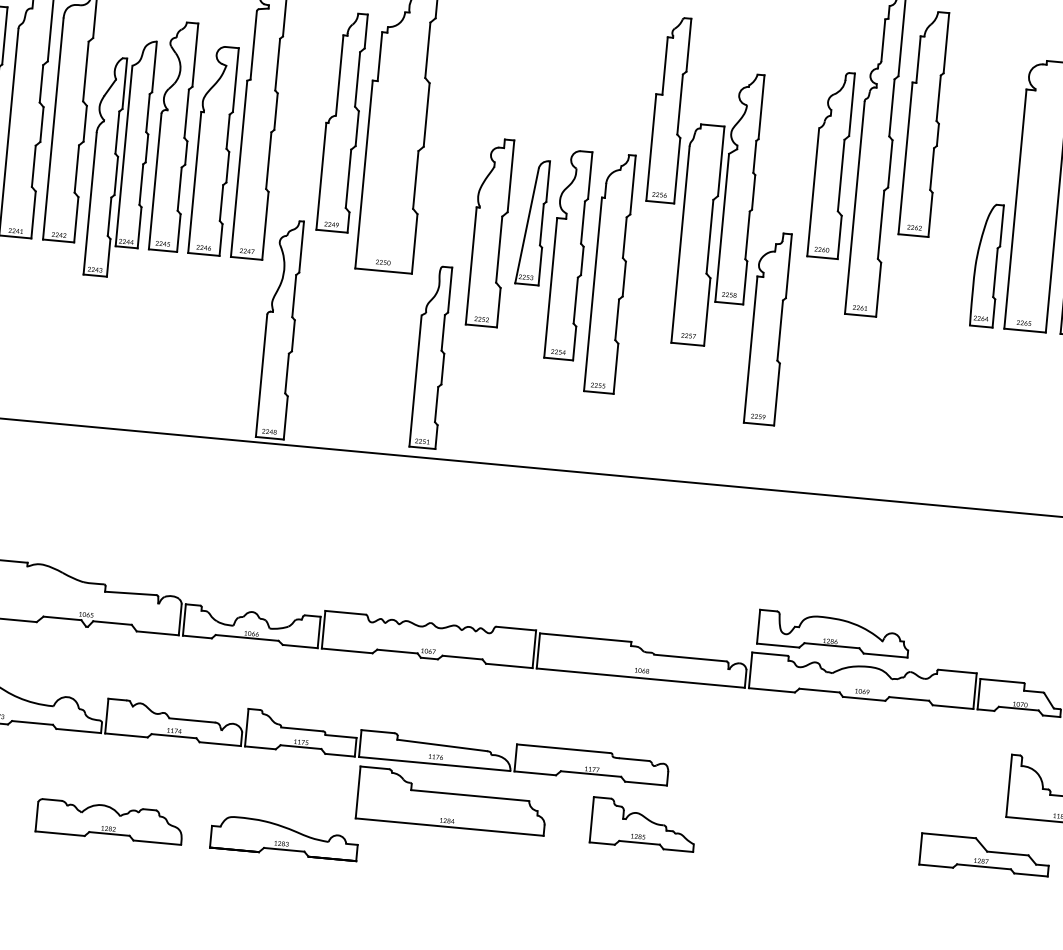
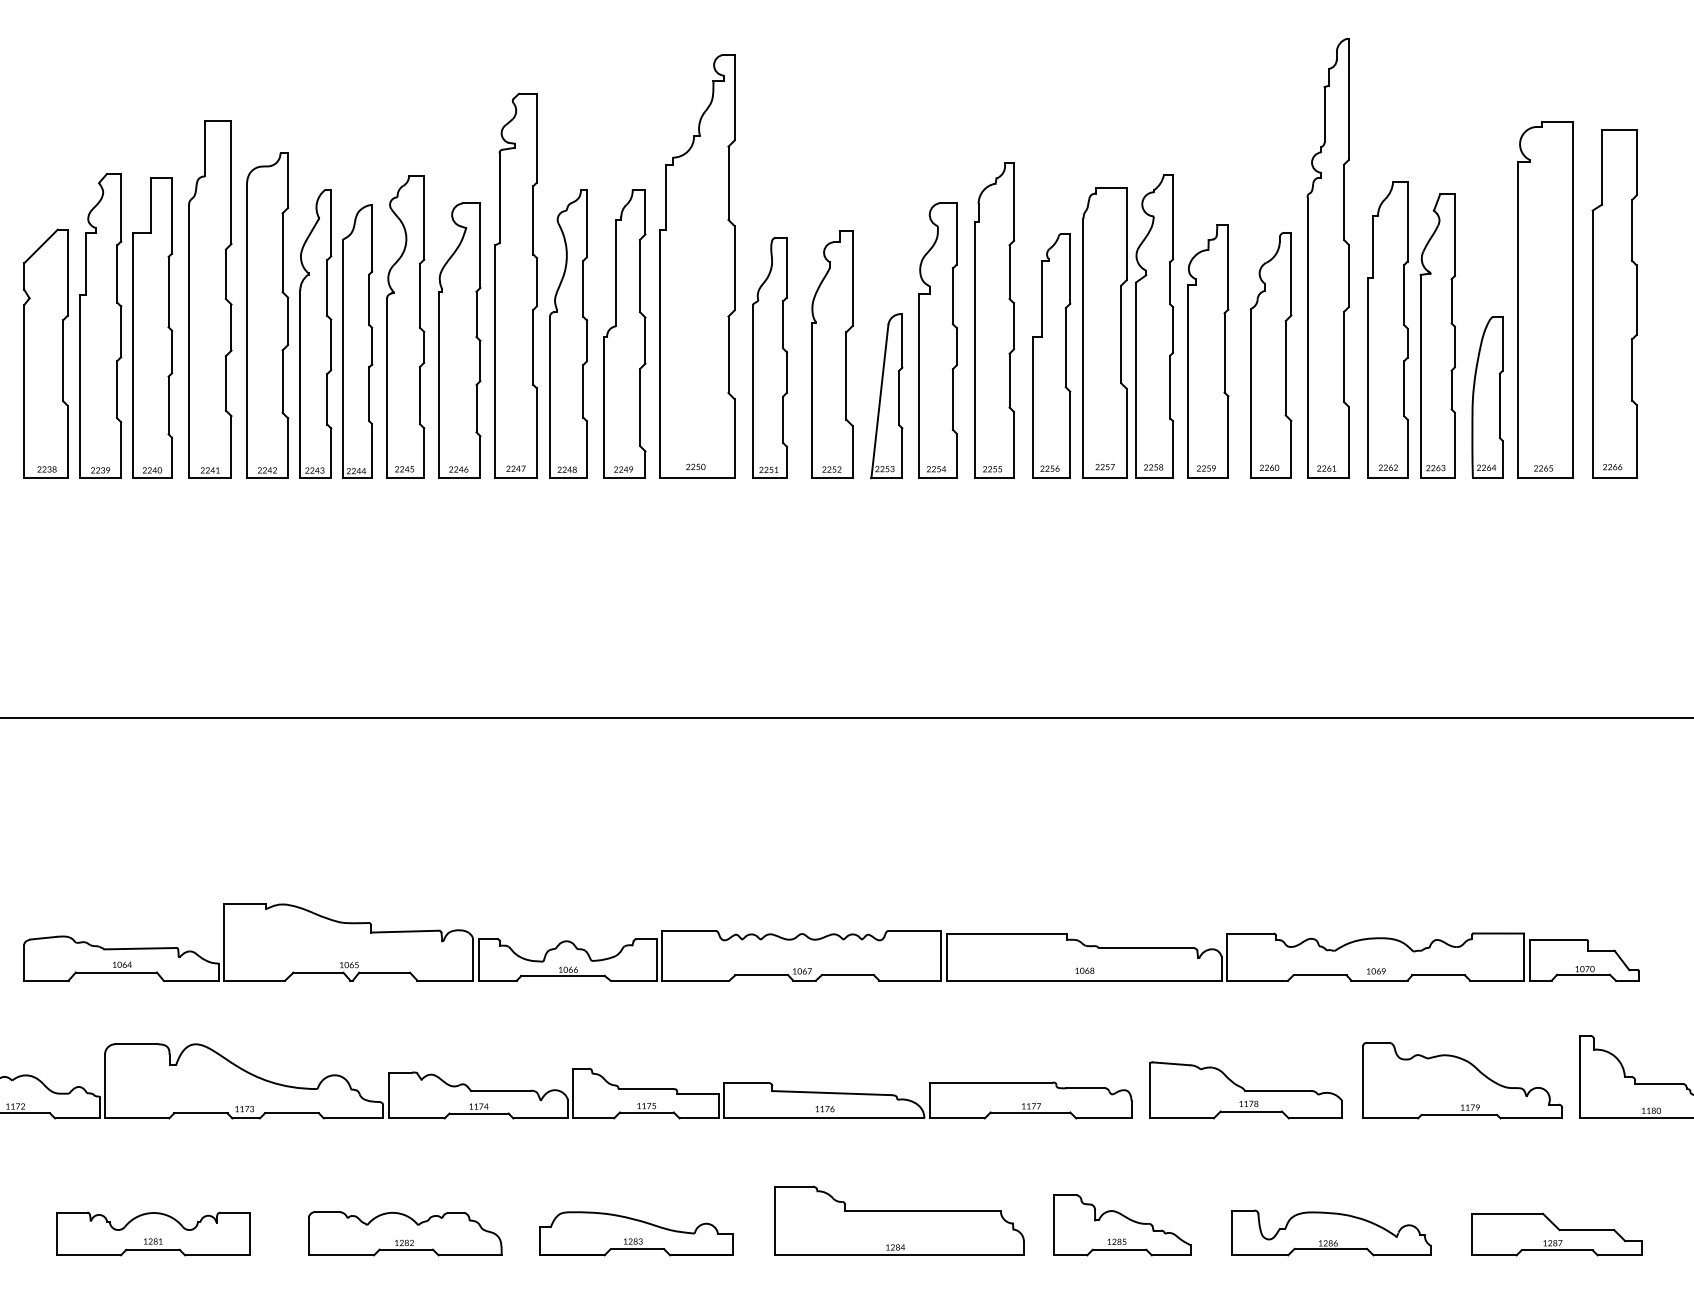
part: (668, 109) -> (1051, 355), moved
part: (341, 121) -> (624, 333), moved
part: (923, 123) -> (1387, 329), moved
part: (831, 164) -> (1271, 355), moved
part: (105, 166) -> (315, 333), moved
part: (953, 215) -> (1437, 335), added
part: (490, 232) -> (832, 354), moved
part: (697, 234) -> (1104, 332), moved
part: (568, 254) -> (937, 340), moved
part: (610, 273) -> (994, 320), moved
part: (280, 328) -> (568, 333), moved
part: (768, 328) -> (1208, 351), moved
part: (430, 356) -> (769, 357), moved
part: (833, 633) -> (1331, 1232), moved
part: (755, 772) -> (1245, 1090), added
part: (919, 780) -> (1462, 1080), added
part: (452, 800) -> (899, 1220), moved
part: (643, 824) -> (1122, 1225), moved
part: (984, 854) -> (1556, 1234), moved

